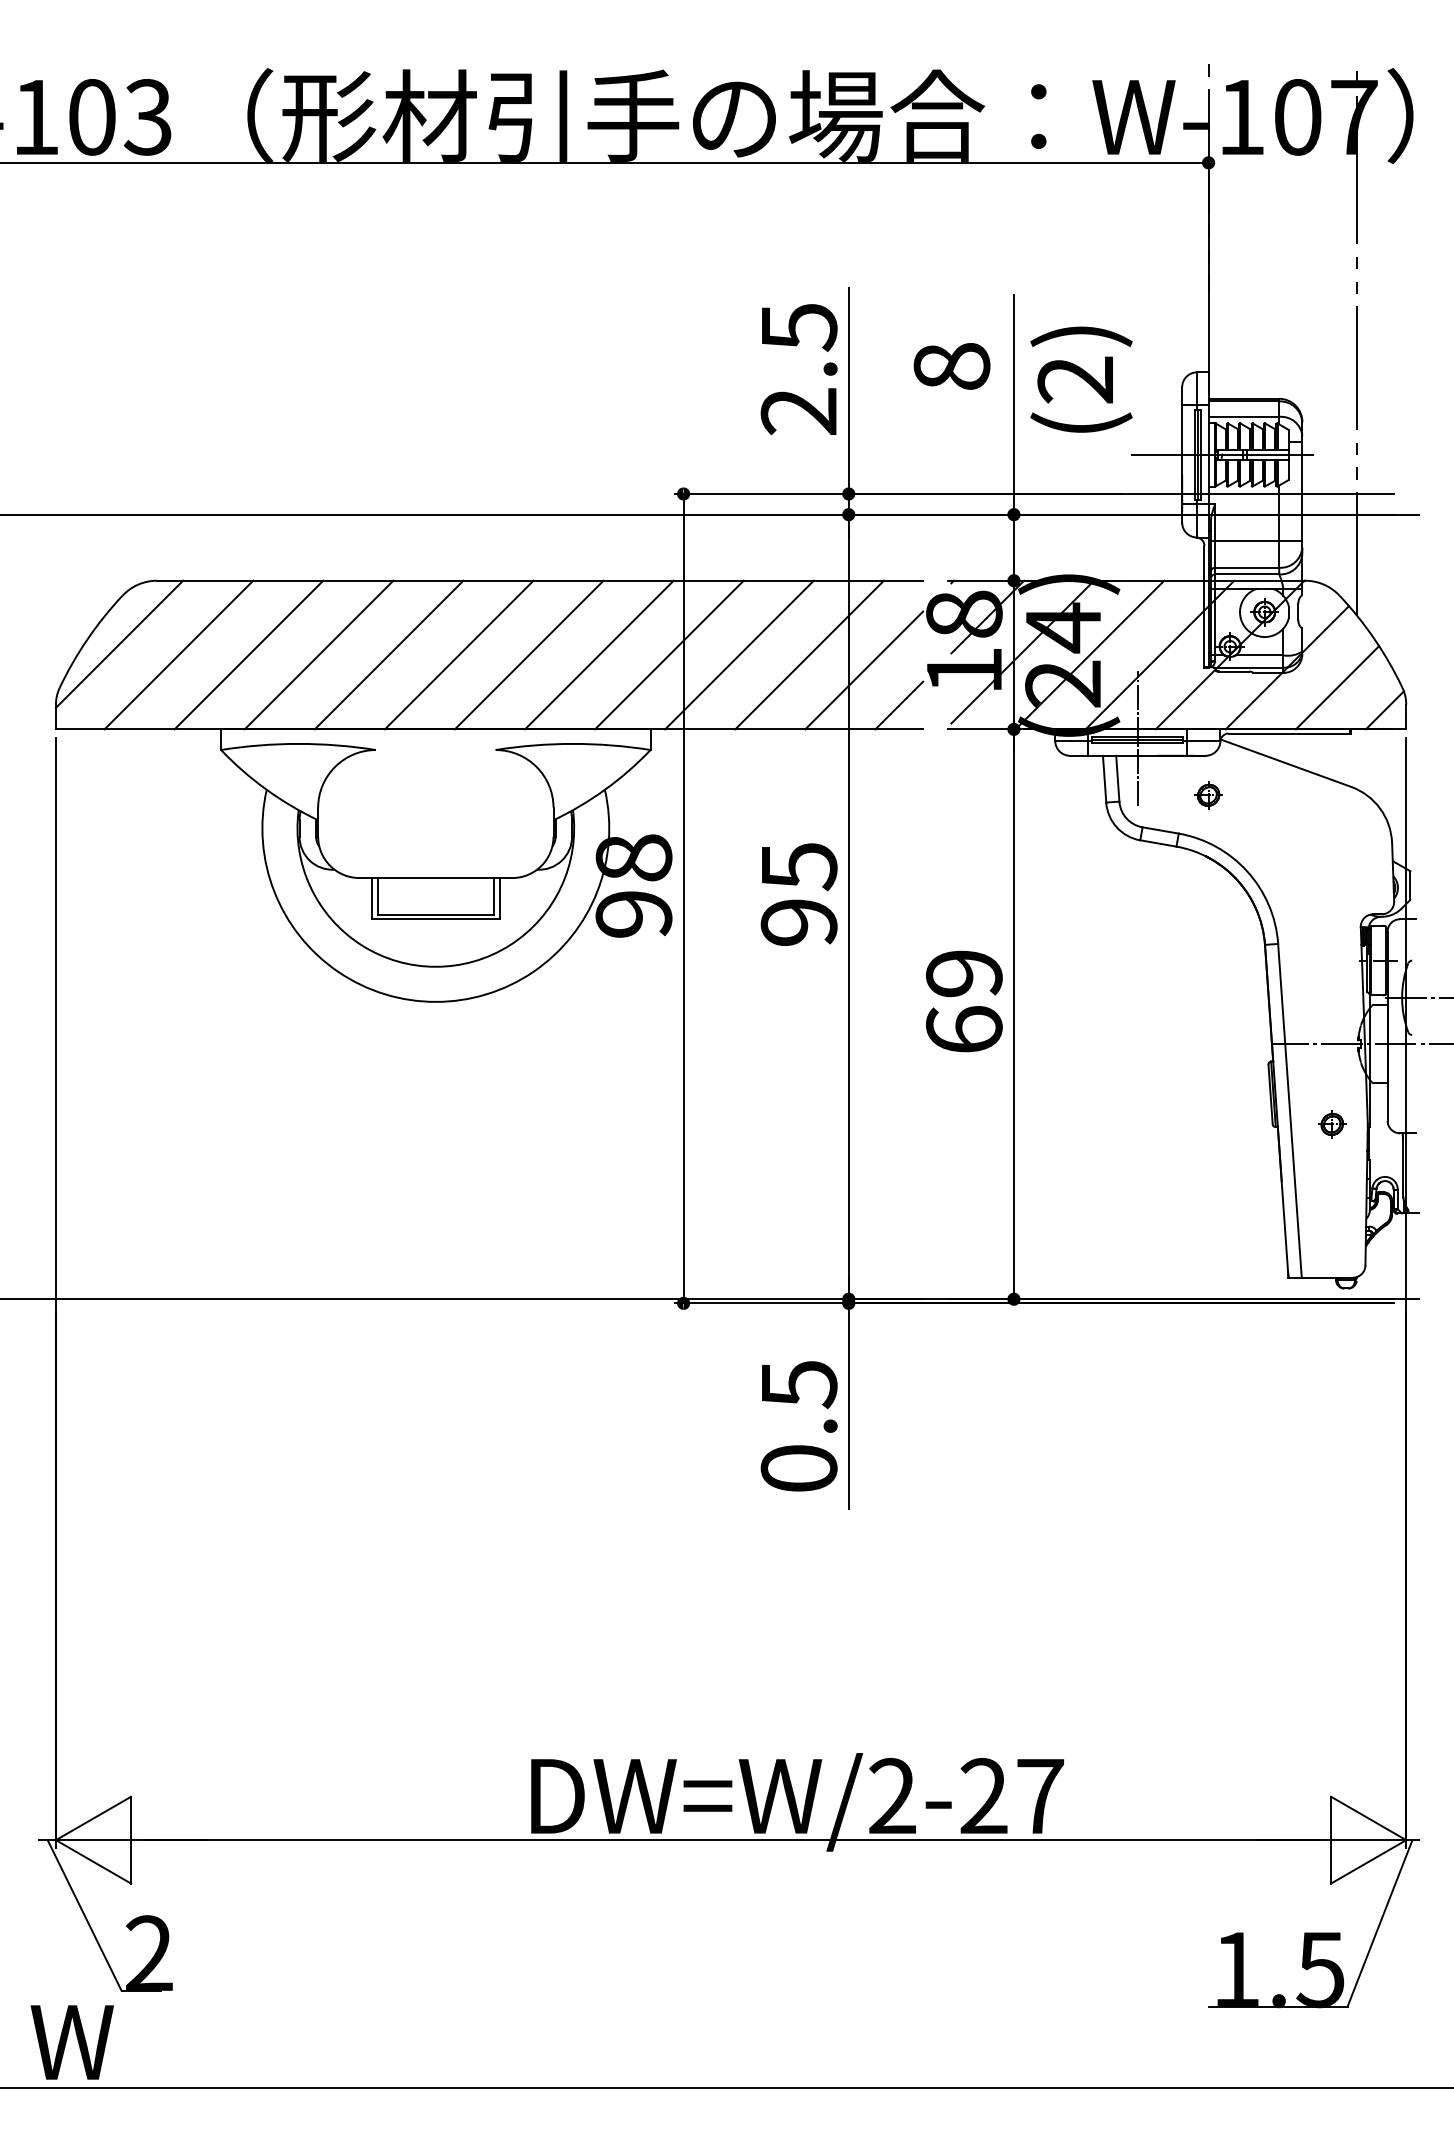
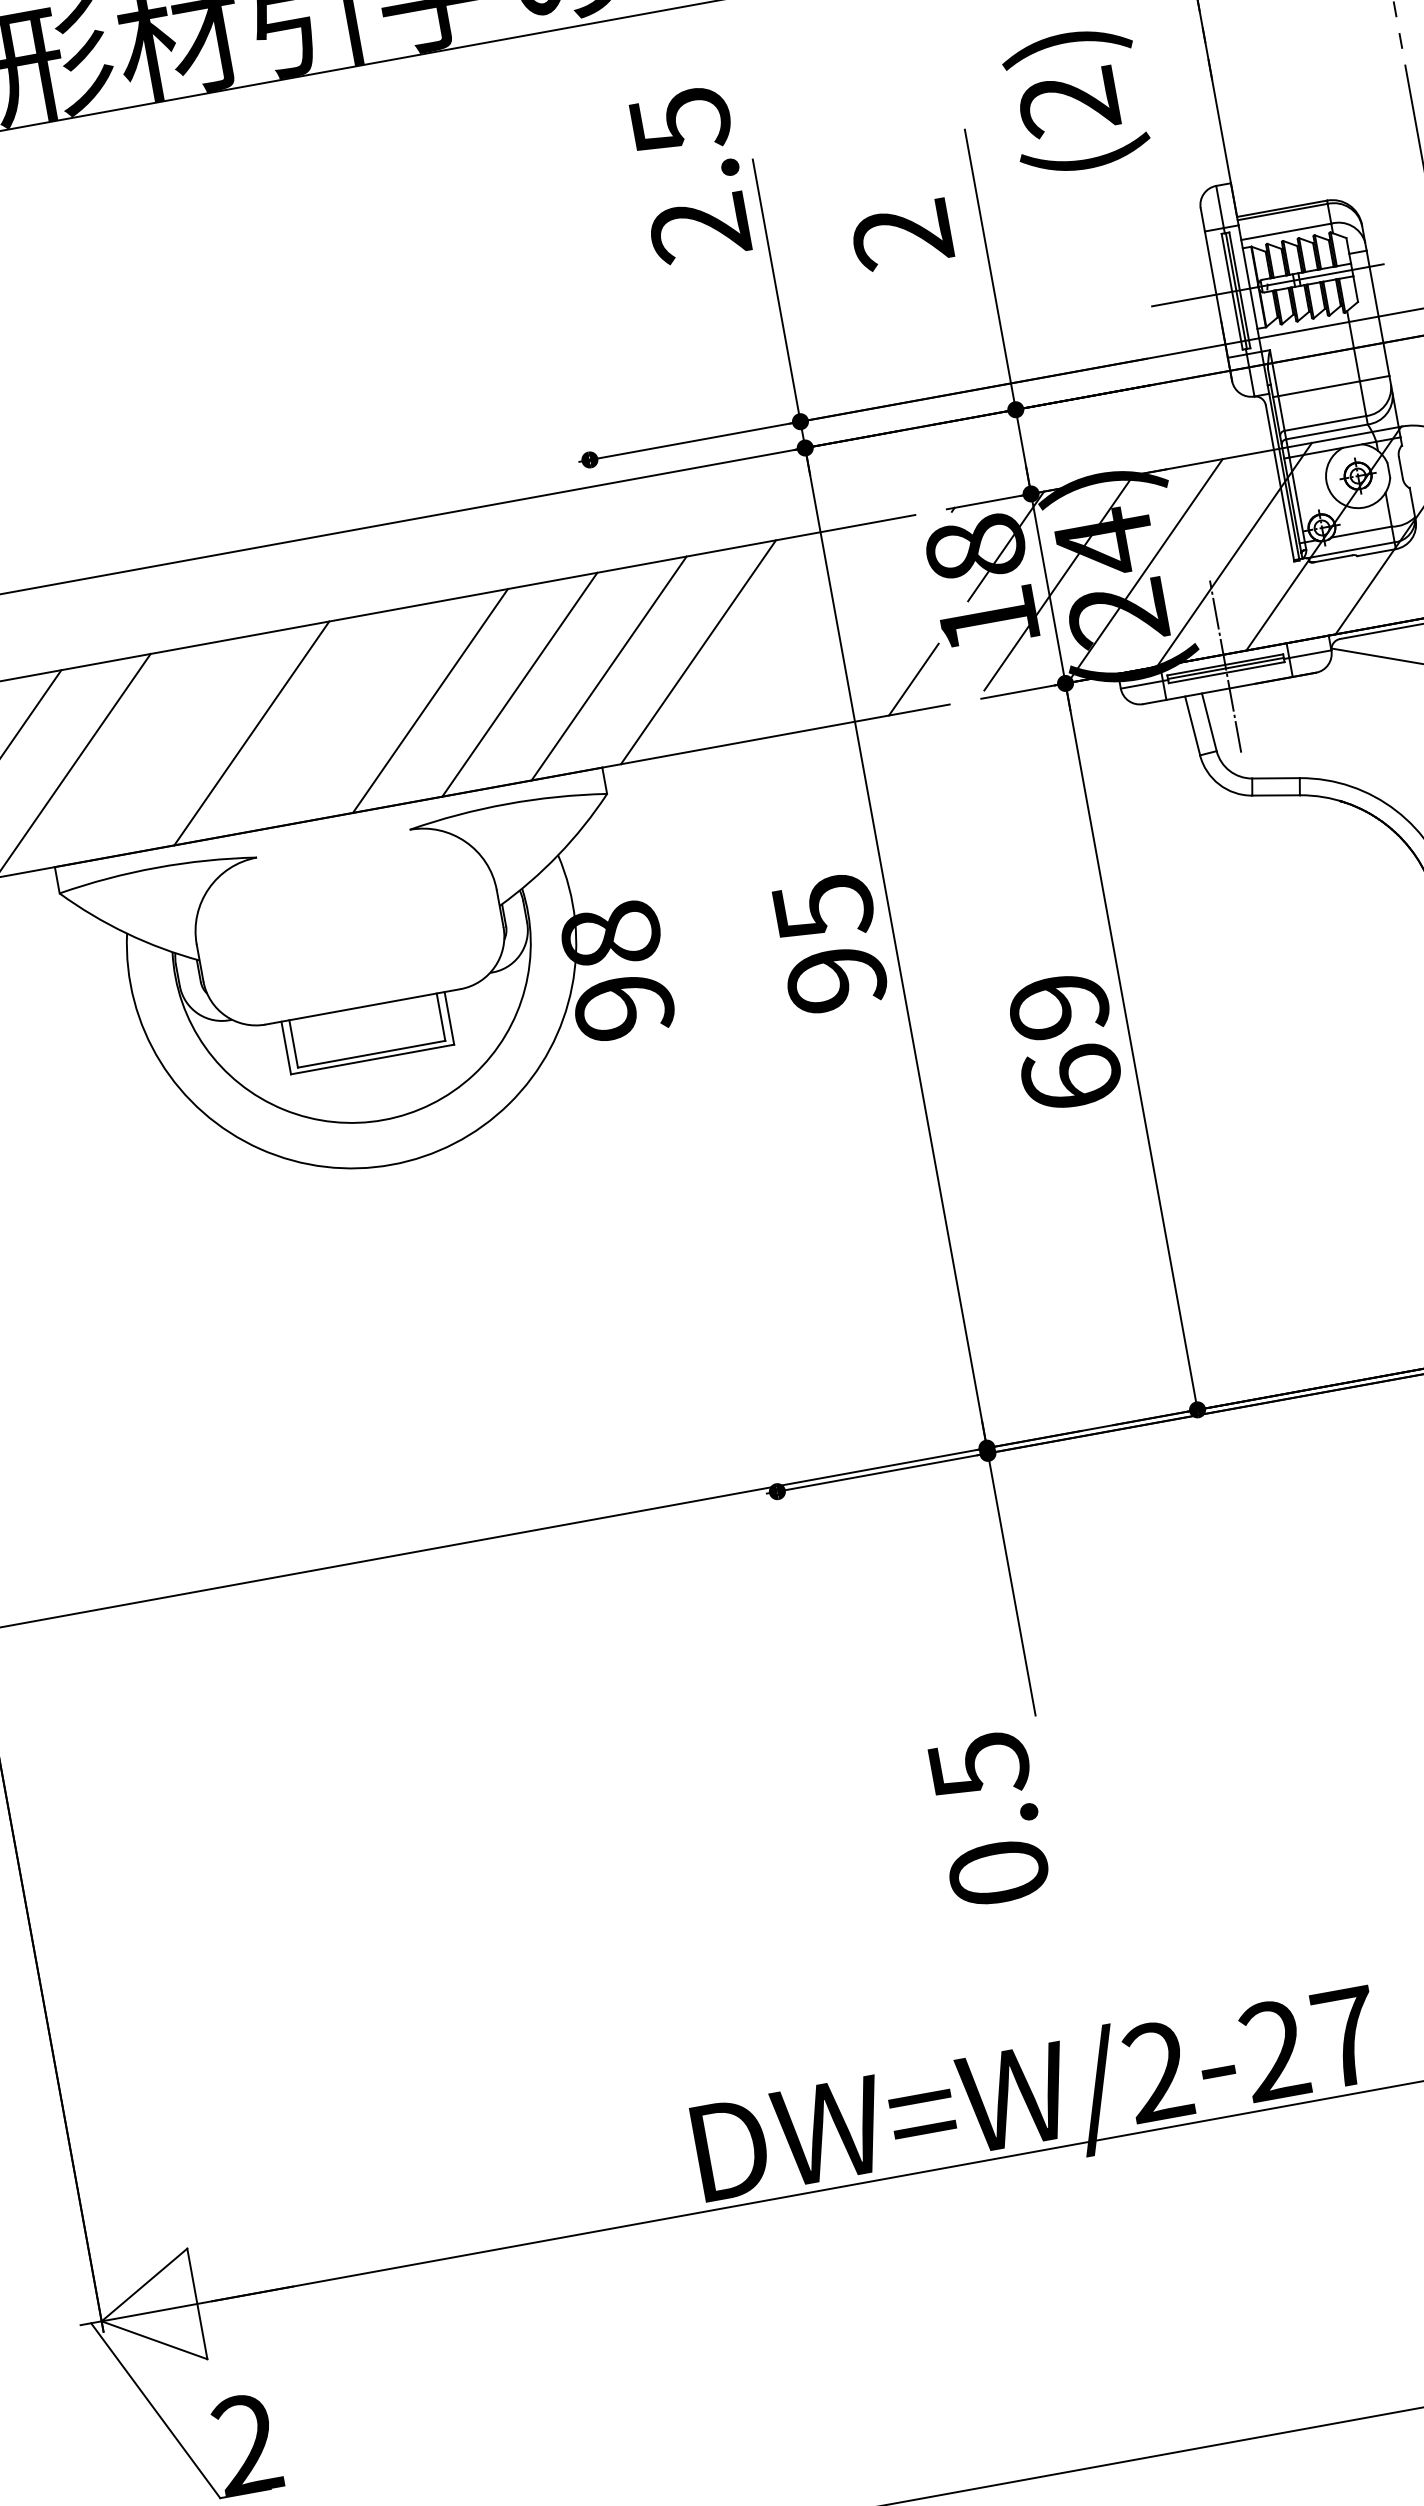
text: (951, 366) -> (901, 235), 8 -> 2
text: (798, 369) -> (689, 175), moved
text: (1081, 379) -> (1076, 100), moved
line: (318, 654) -> (161, 749), removed
line: (458, 654) -> (340, 716), removed
line: (809, 654) -> (787, 635), removed
line: (864, 670) -> (861, 643), removed
part: (1208, 795) -> (1328, 722), removed
line: (683, 898) -> (683, 975), removed
text: (798, 1426) -> (988, 1819), moved

